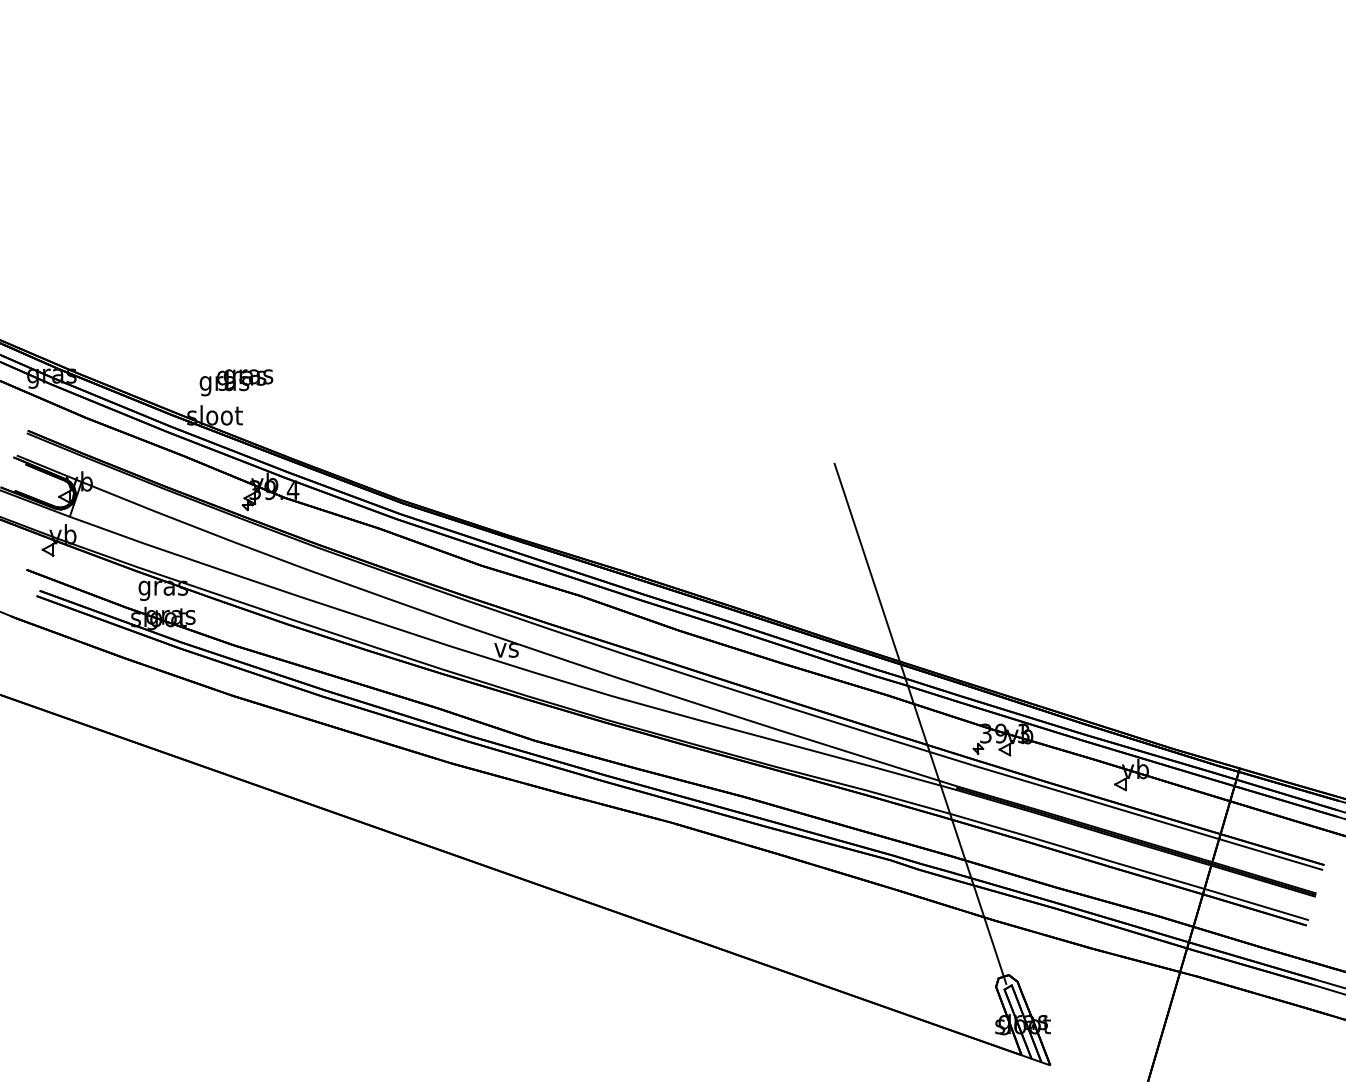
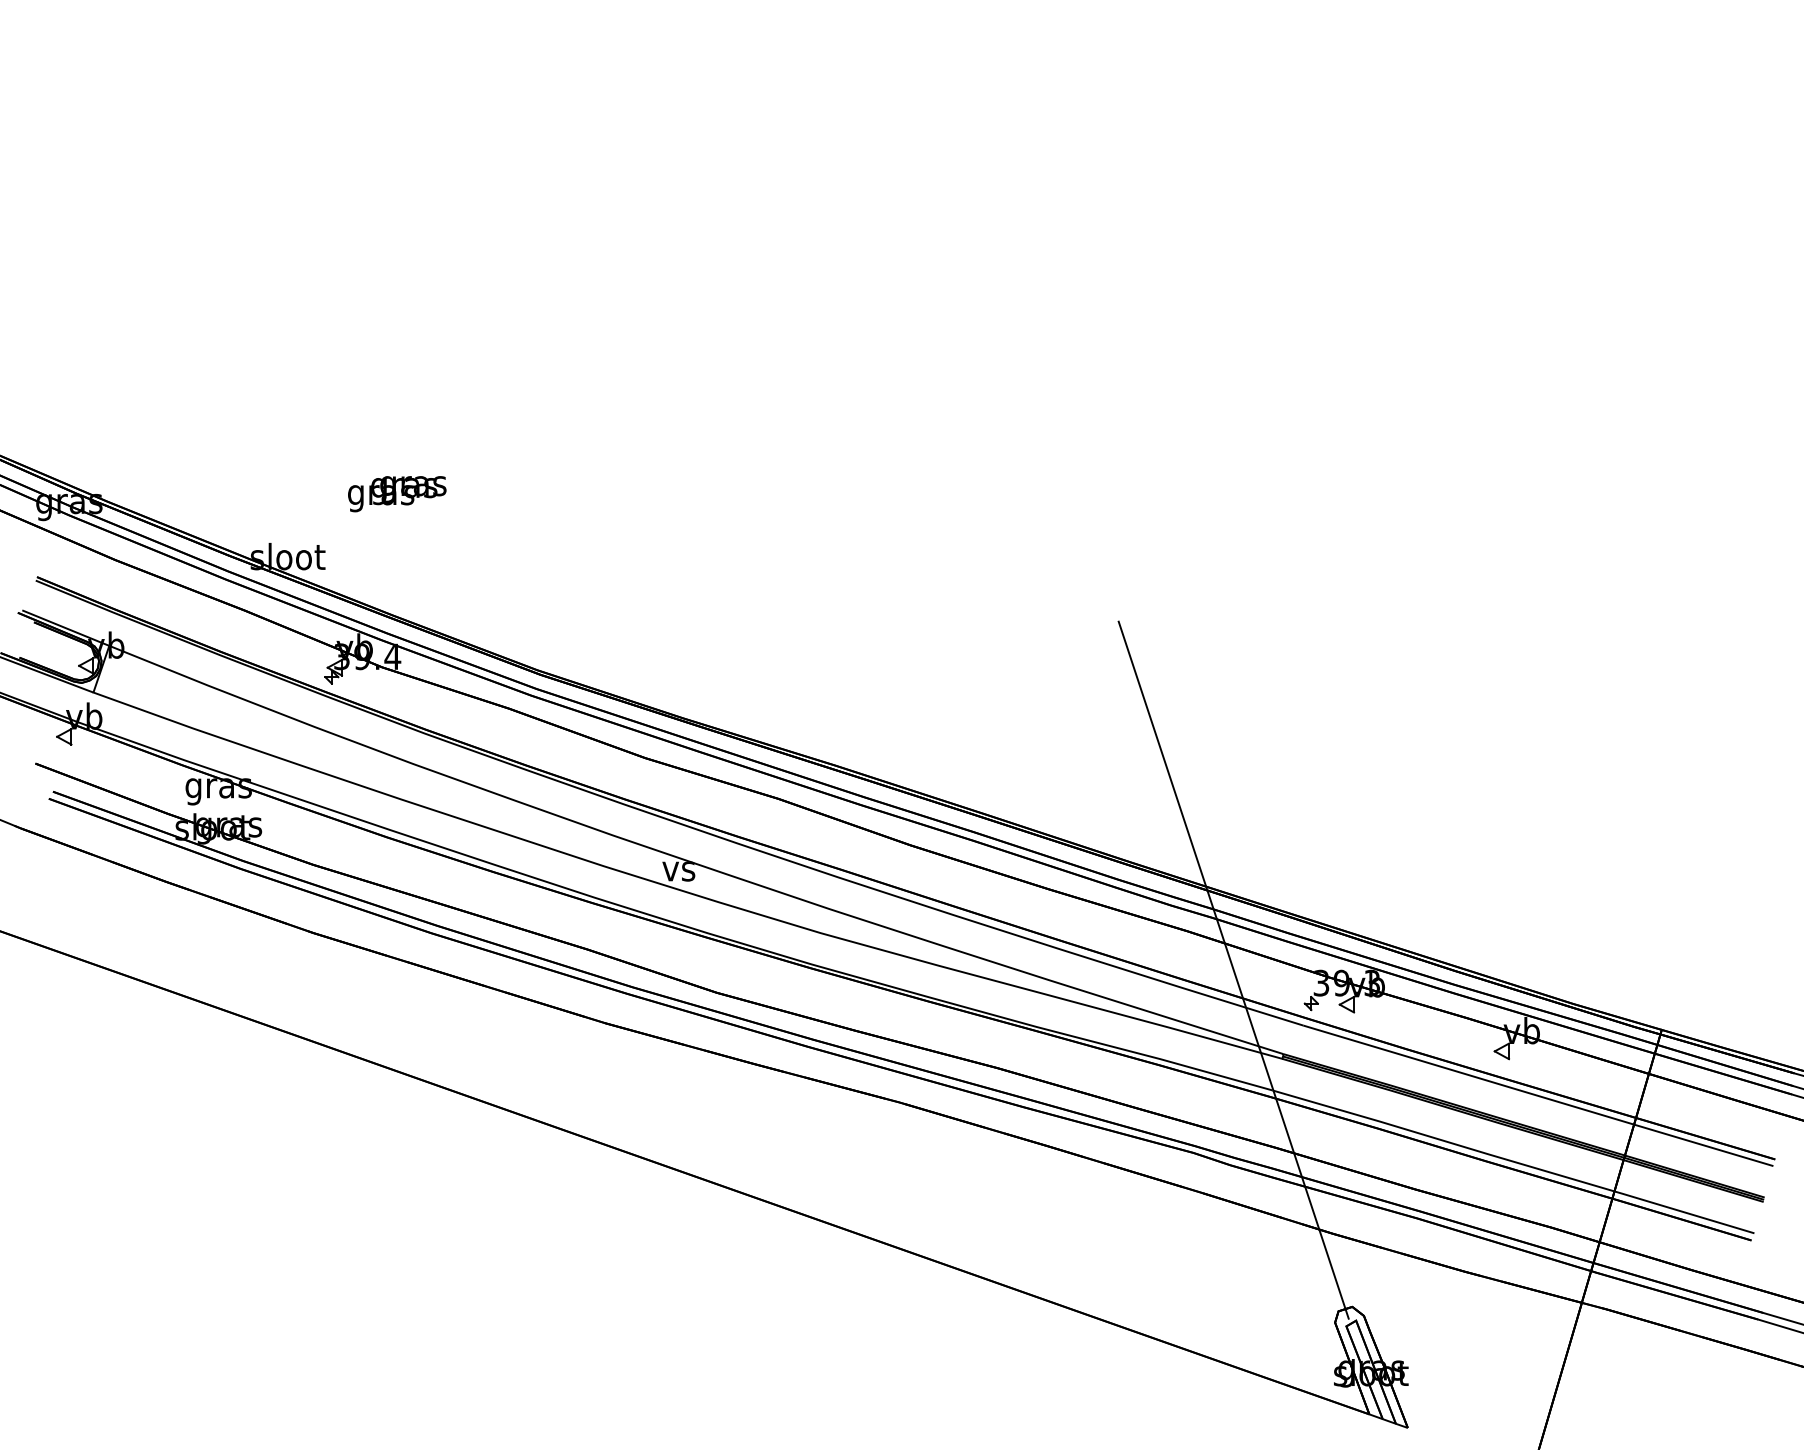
text: (236, 382) -> (397, 493), moved

